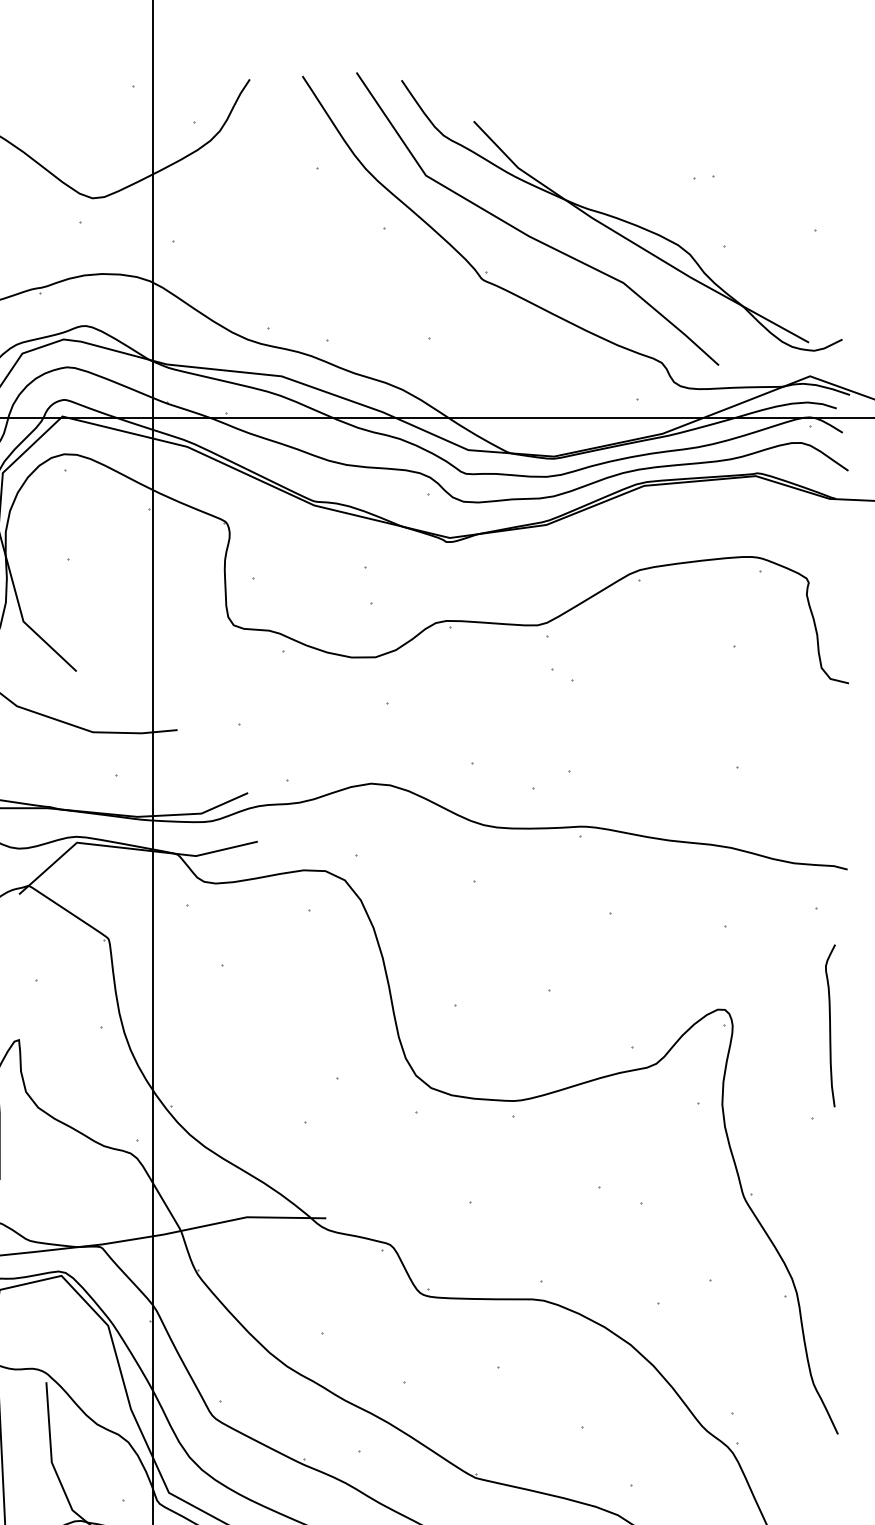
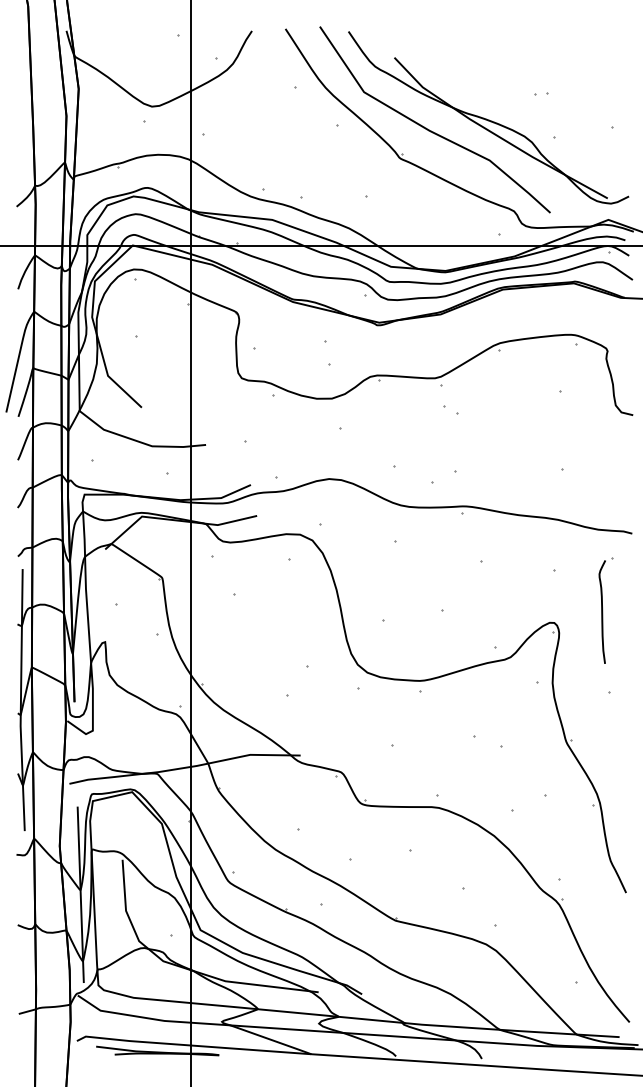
curve: (829, 1024) -> (601, 611), moved

